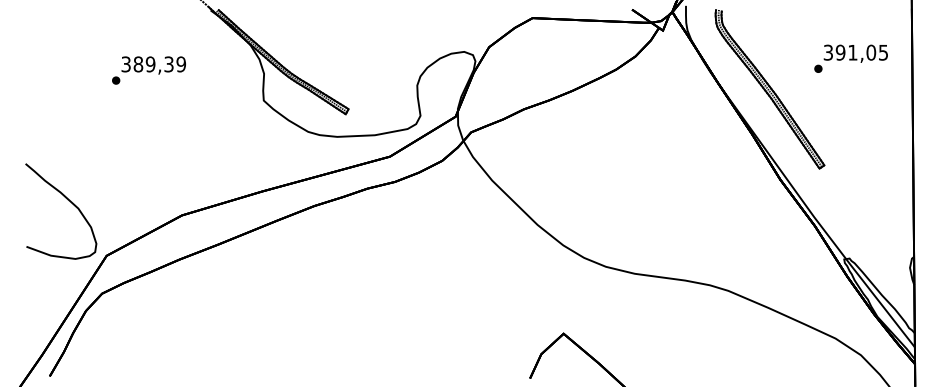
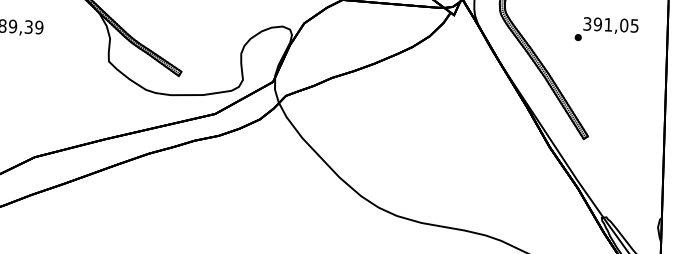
text: (850, 58) -> (606, 29), moved

